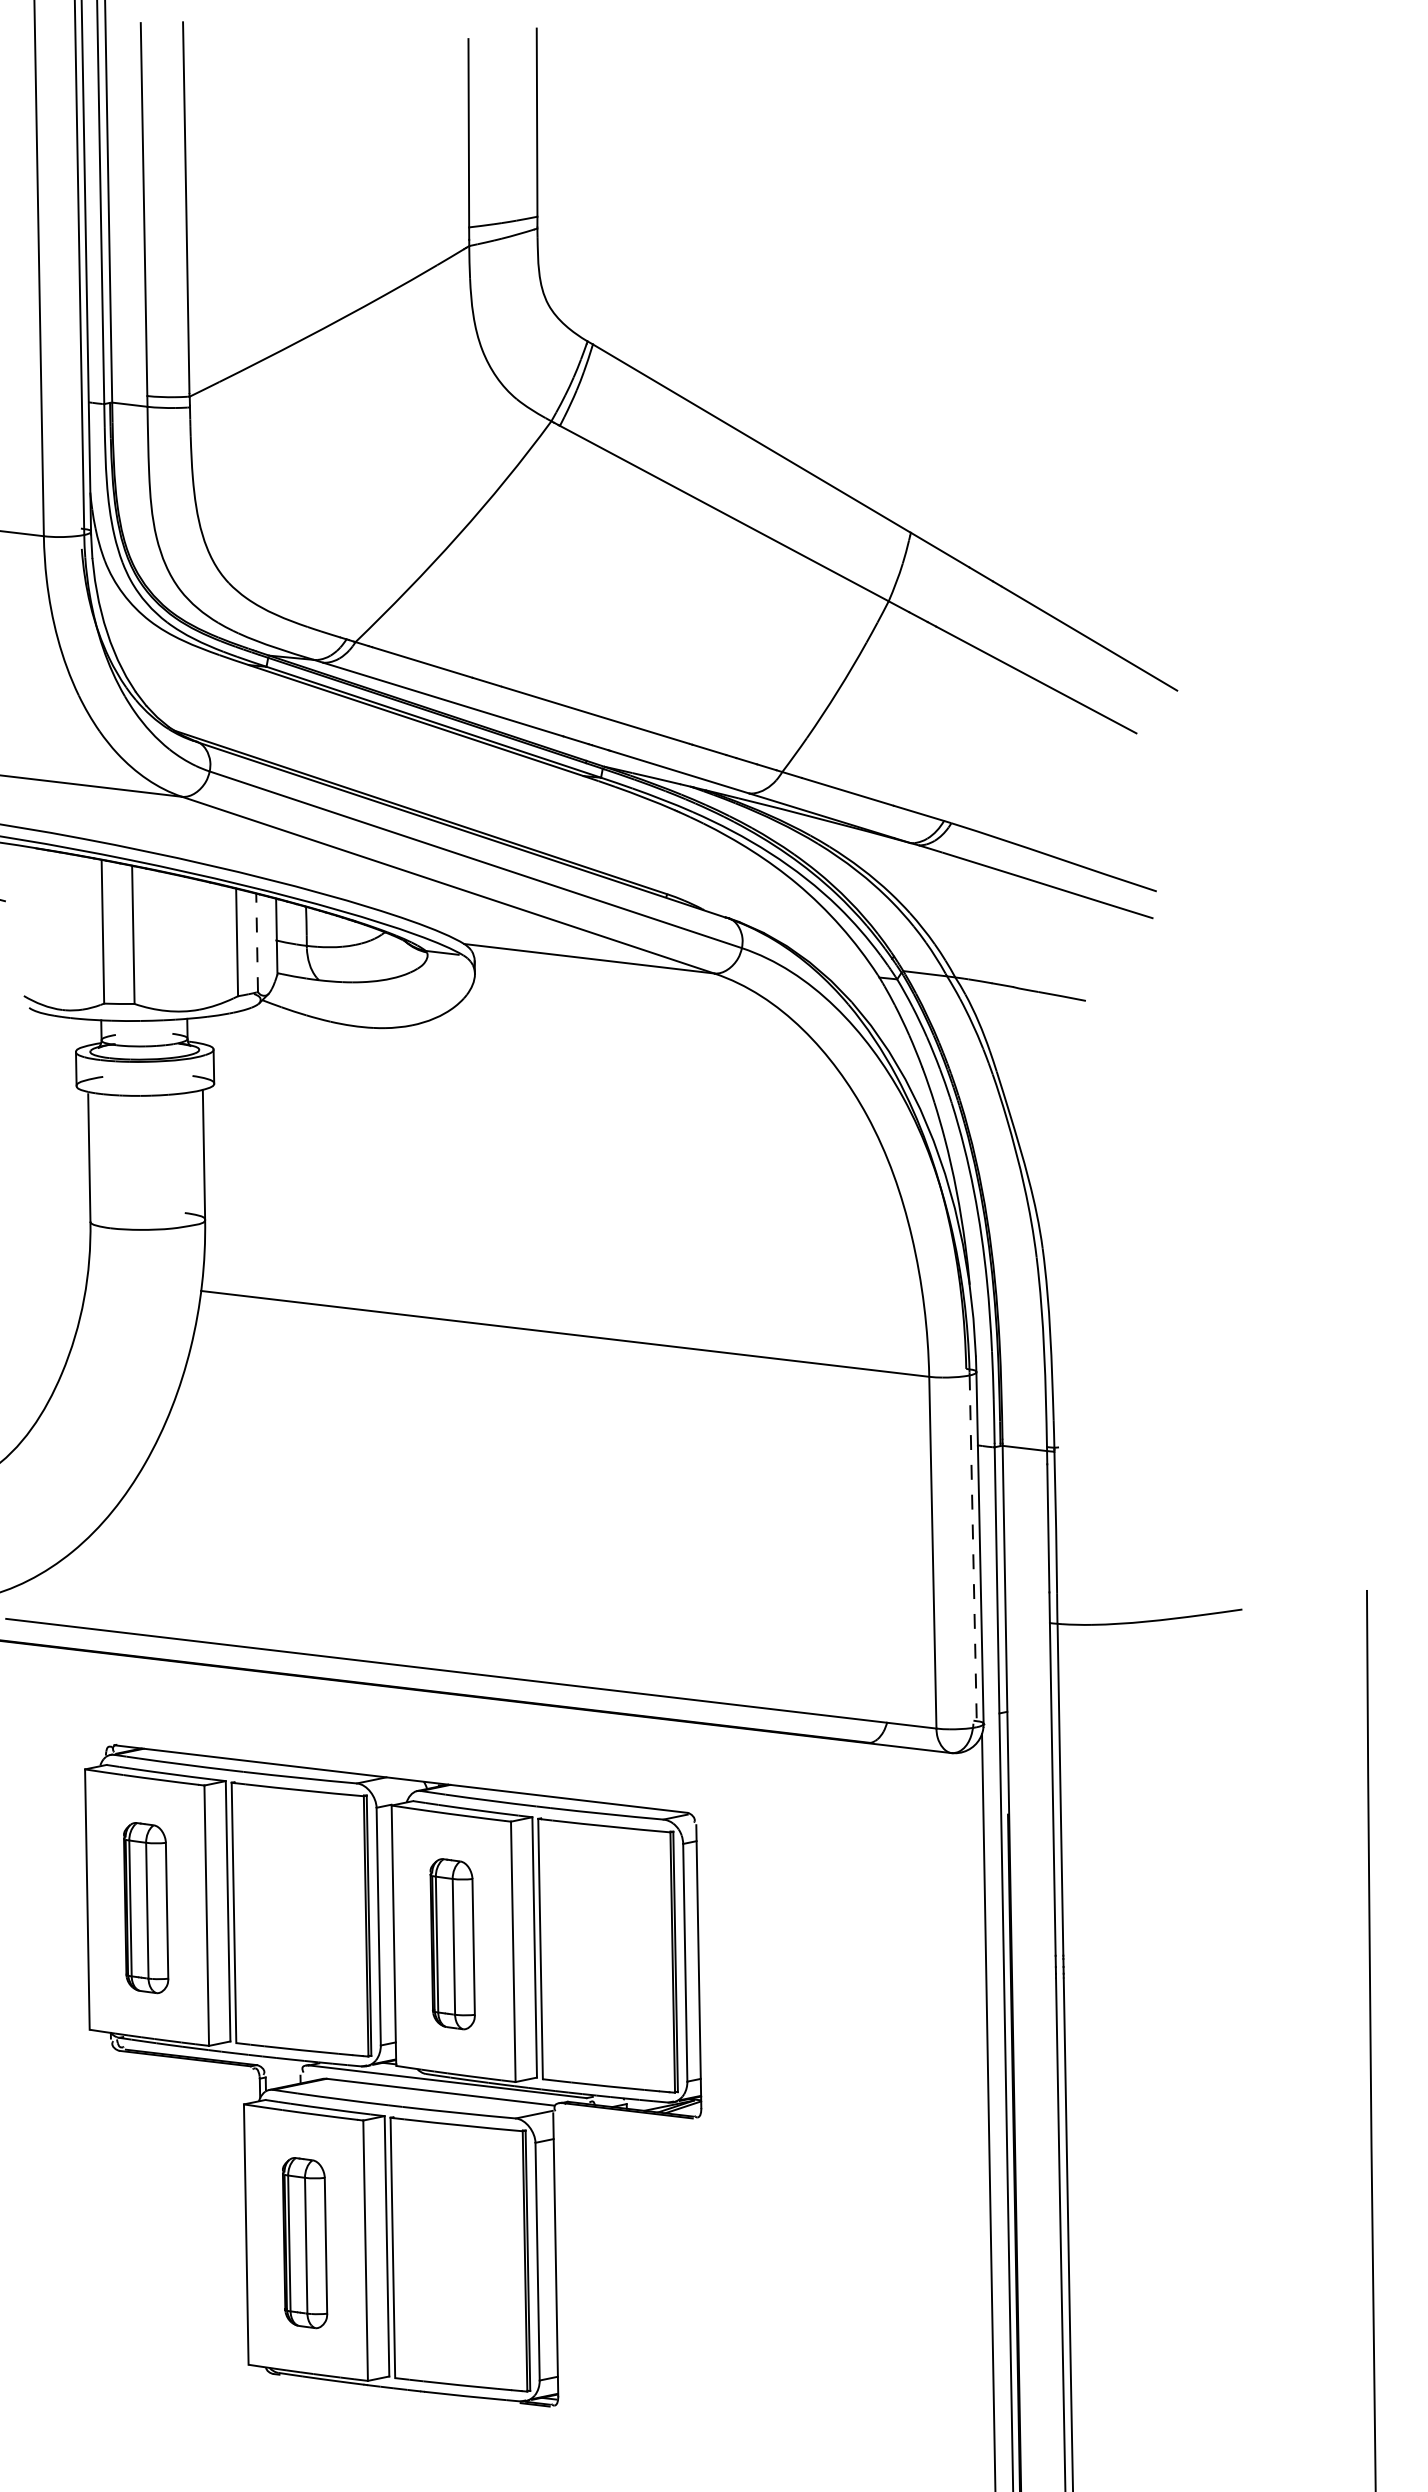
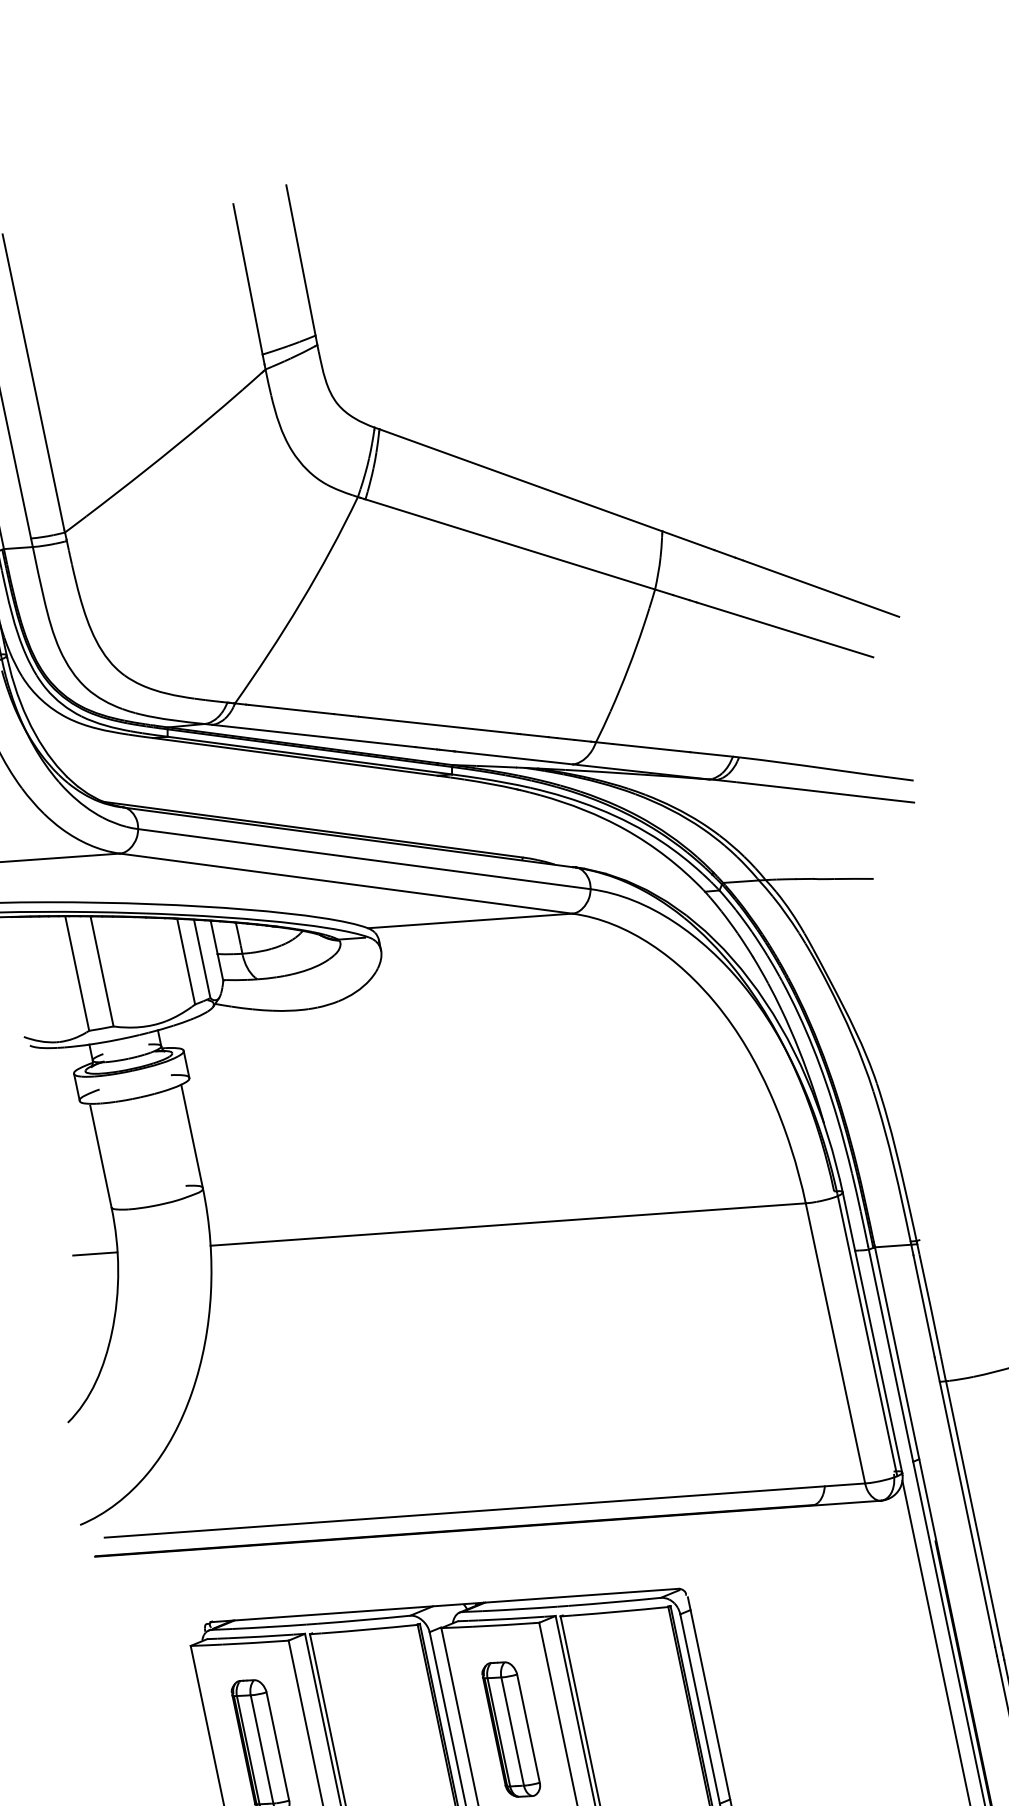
line: (257, 942) -> (202, 958), dashed -> solid
line: (60, 1274) -> (95, 1254), added
line: (973, 1551) -> (867, 1336), dashed -> solid

